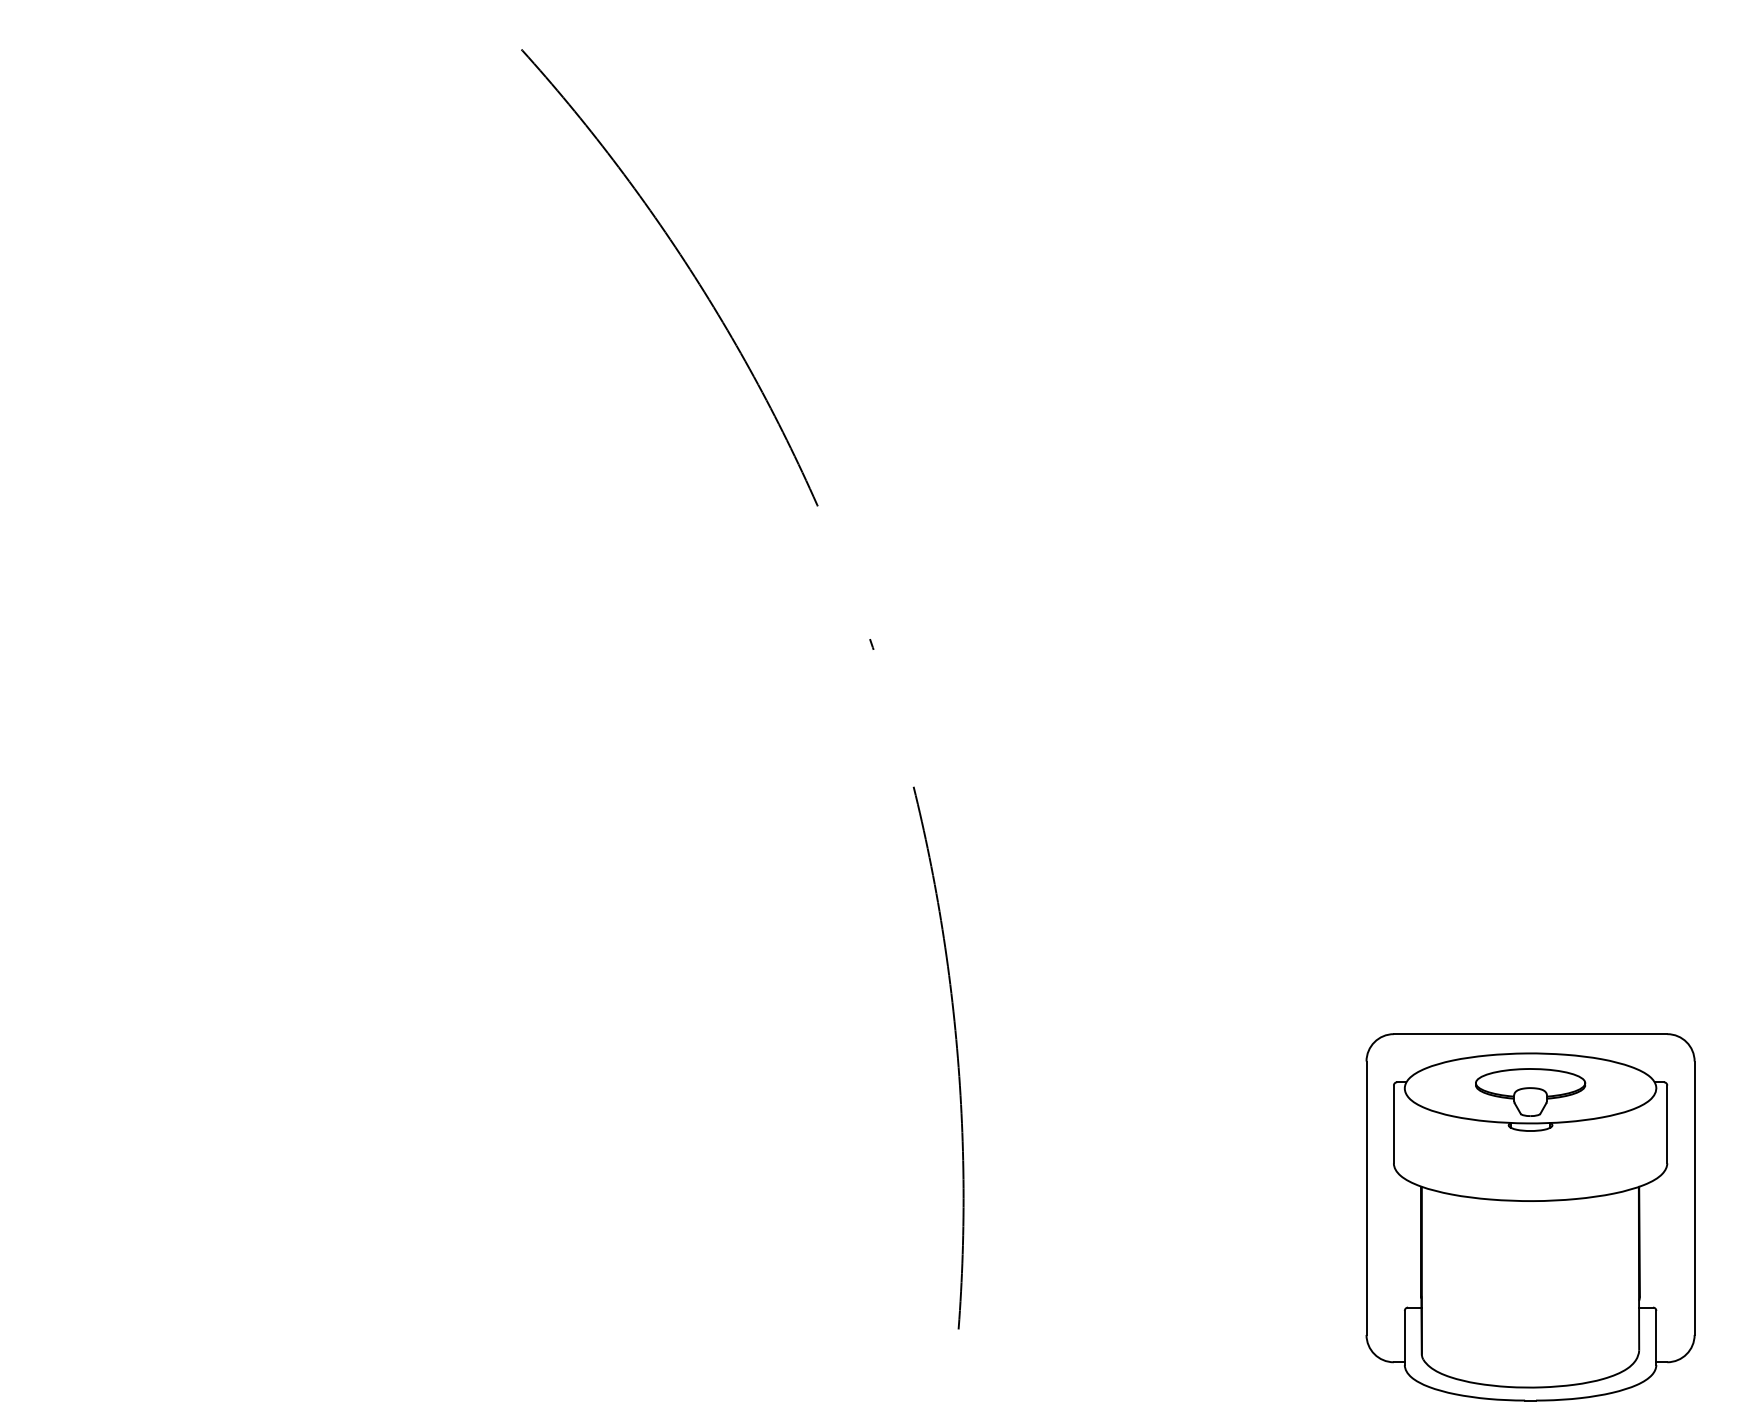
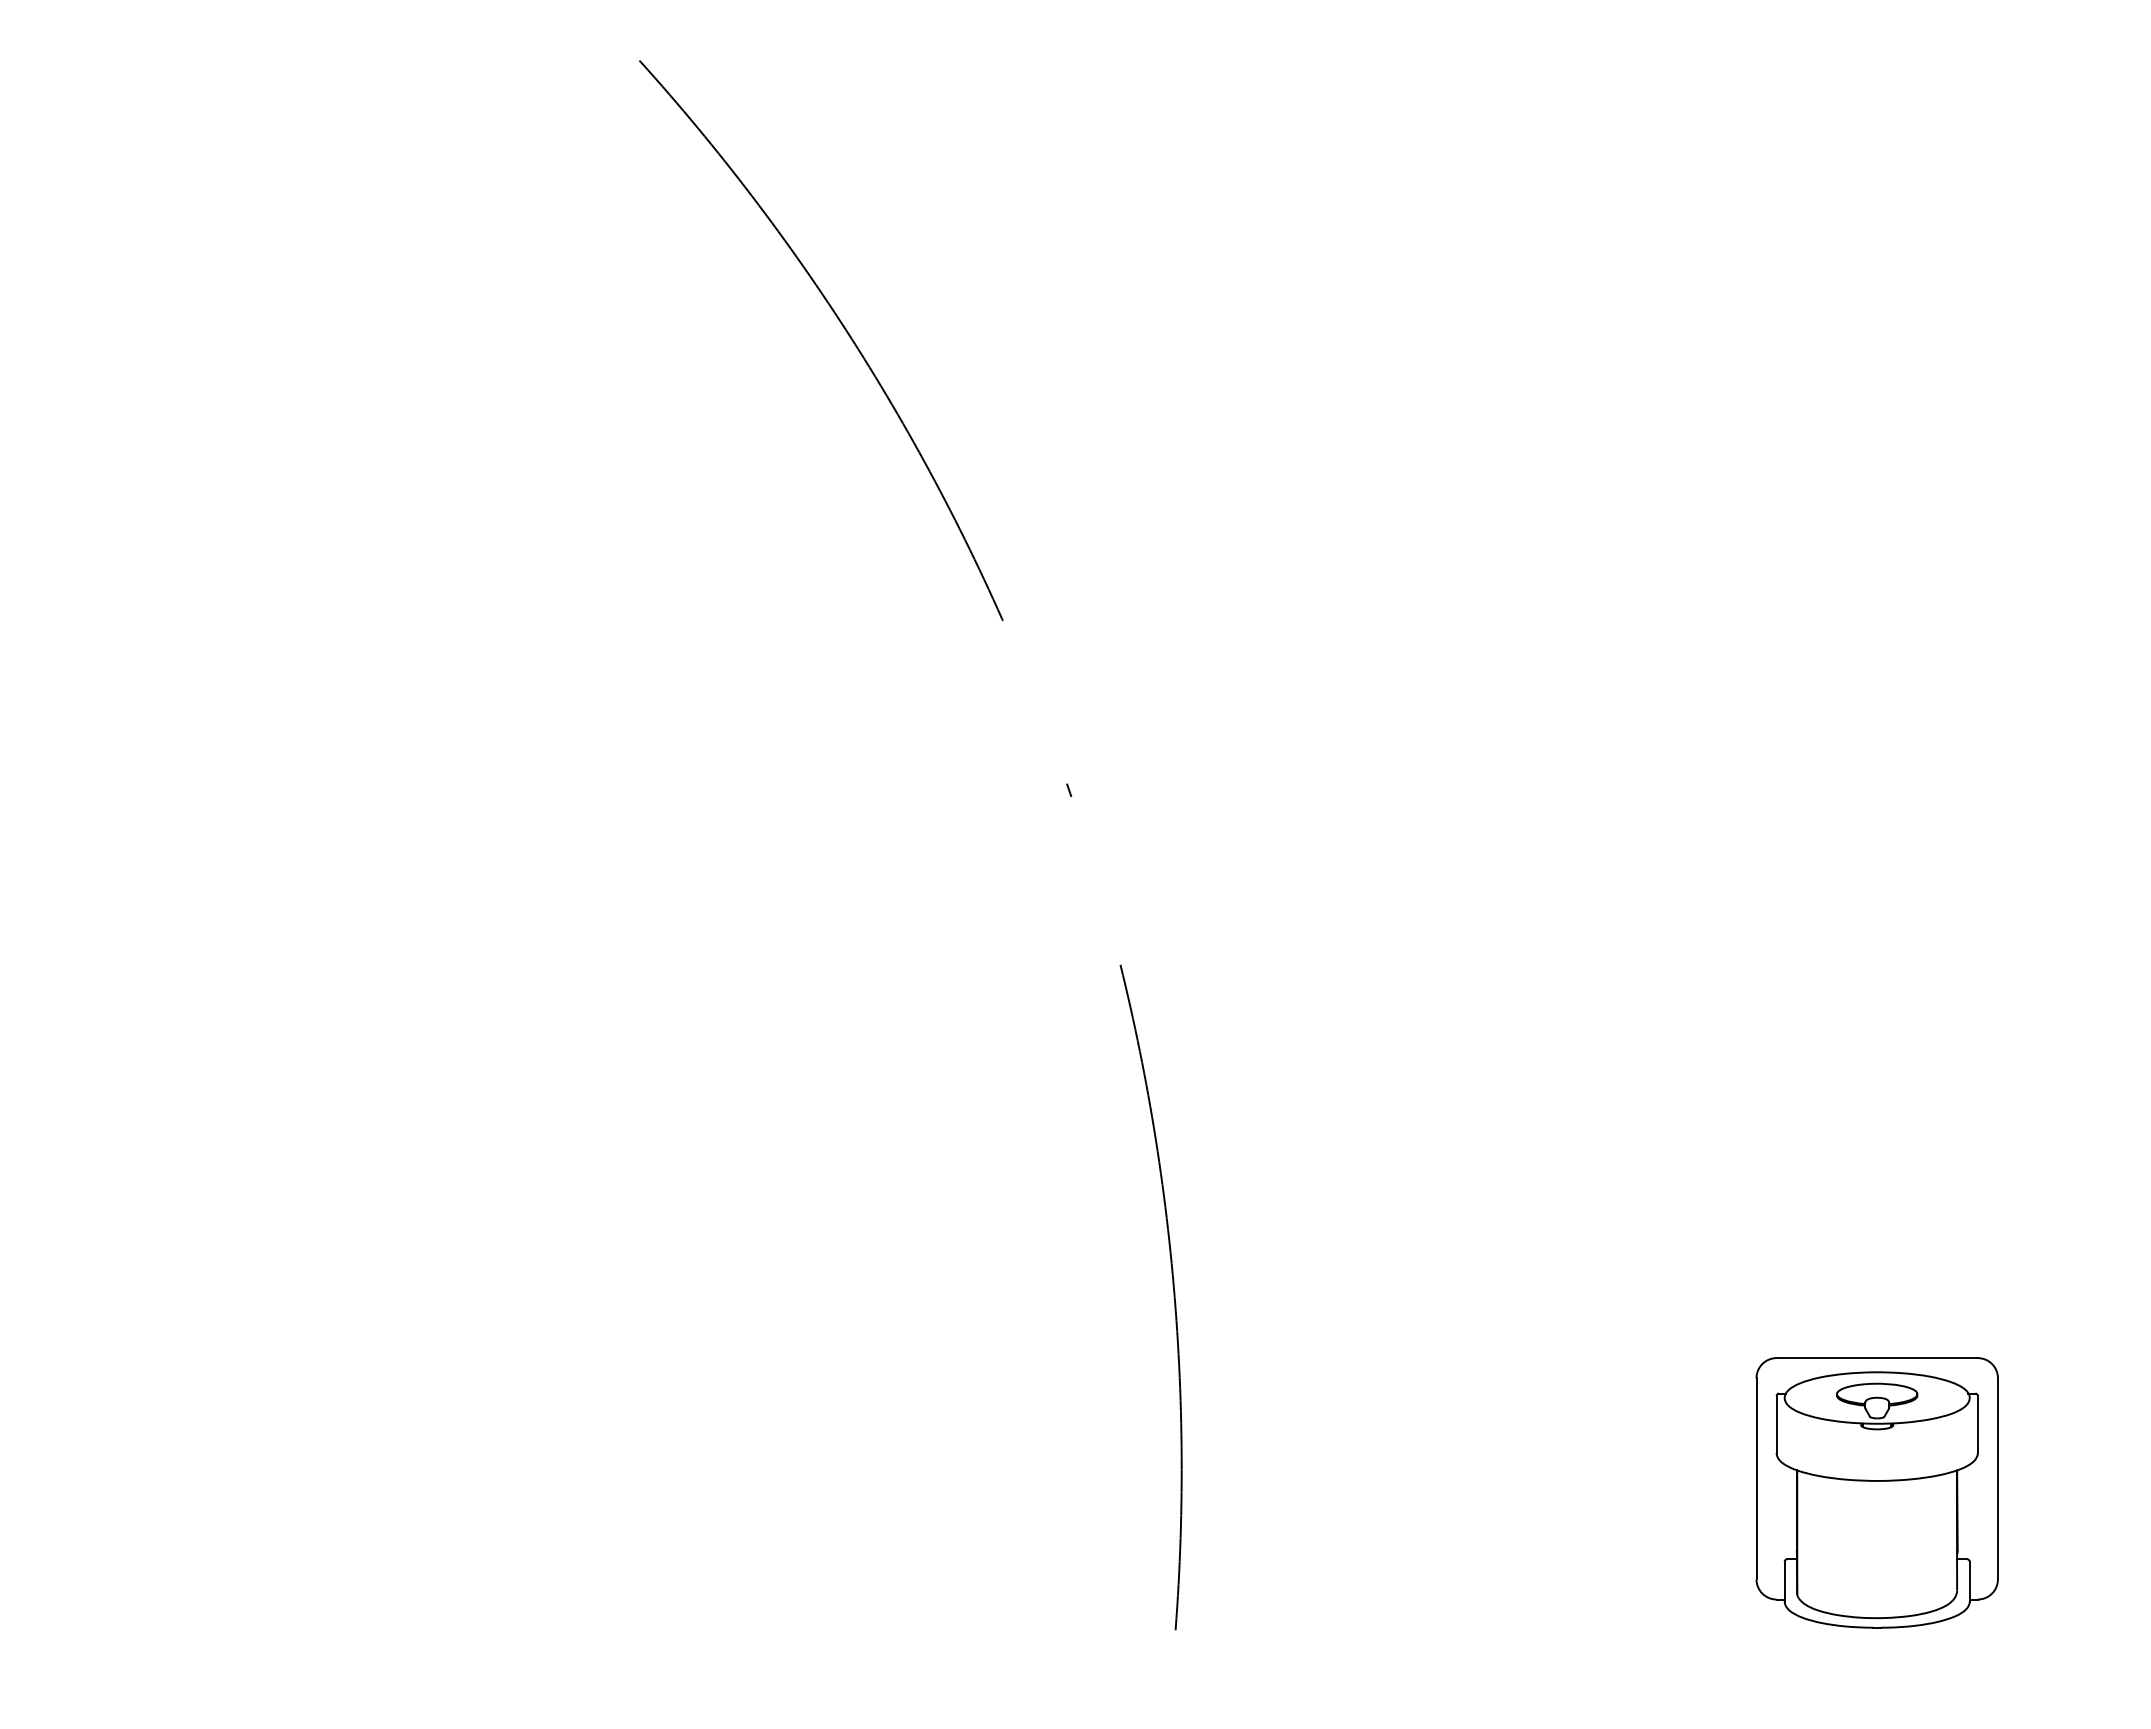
part: (1530, 1217) -> (1877, 1492), size x0.6

